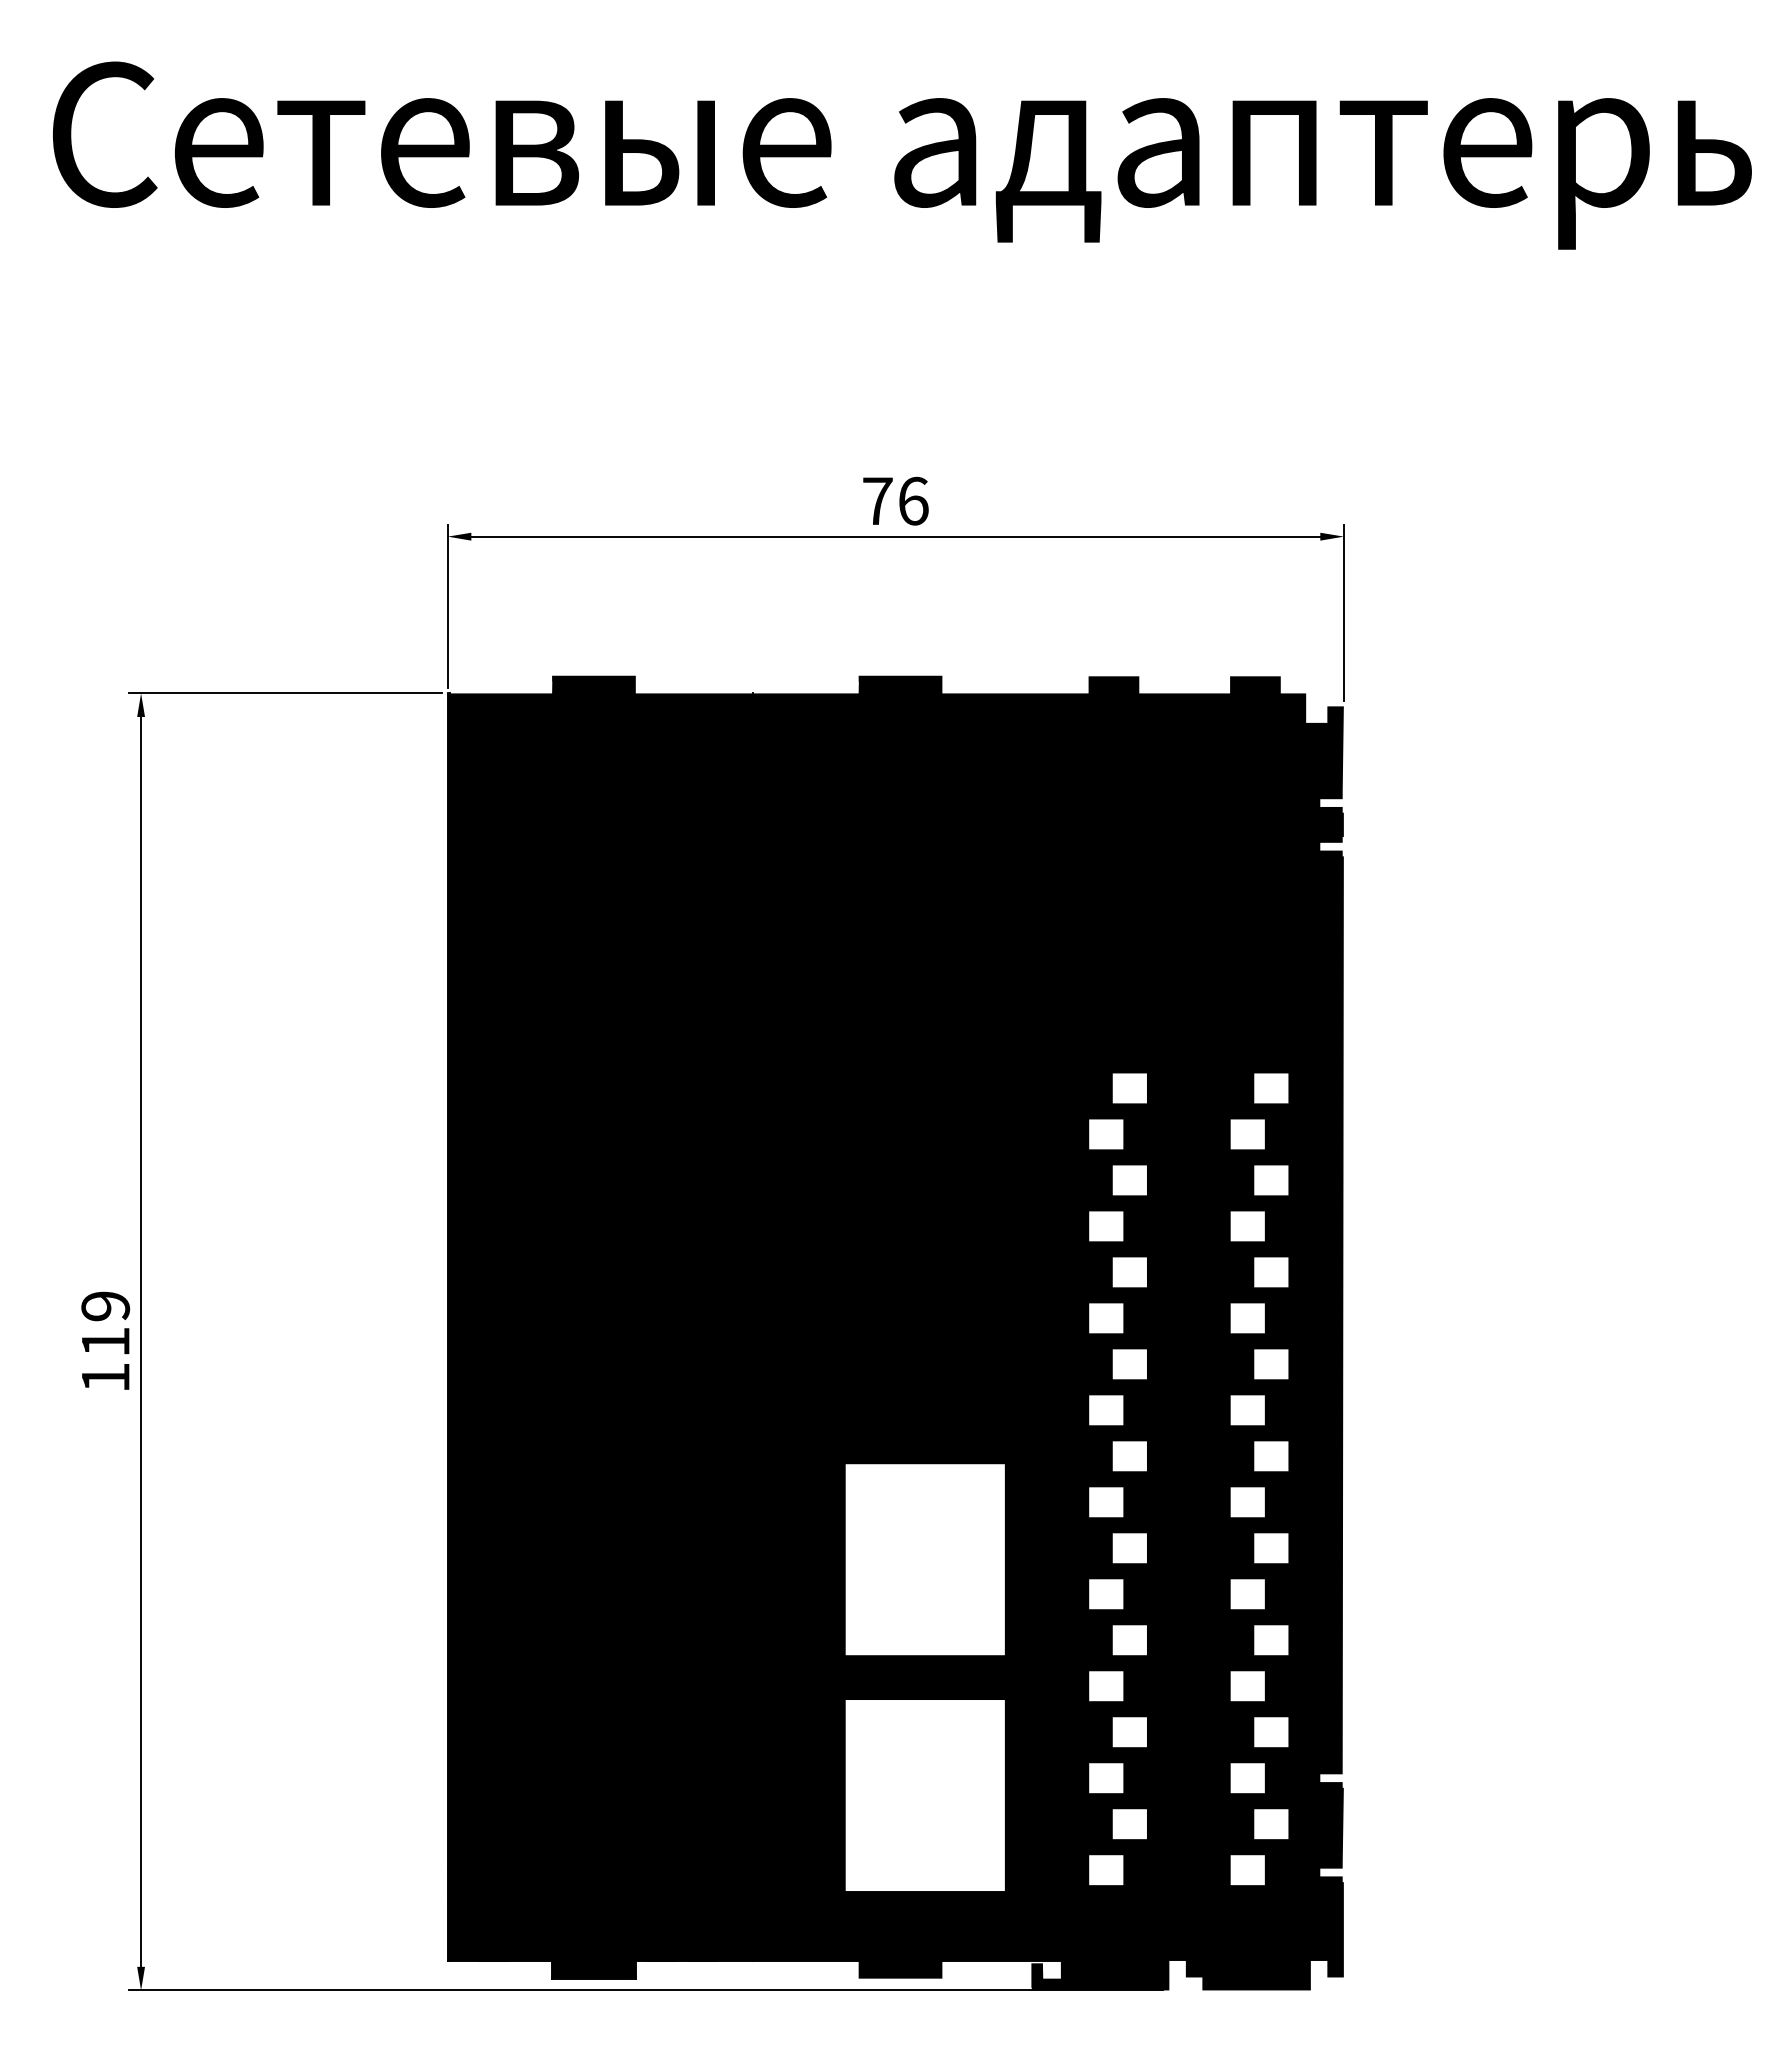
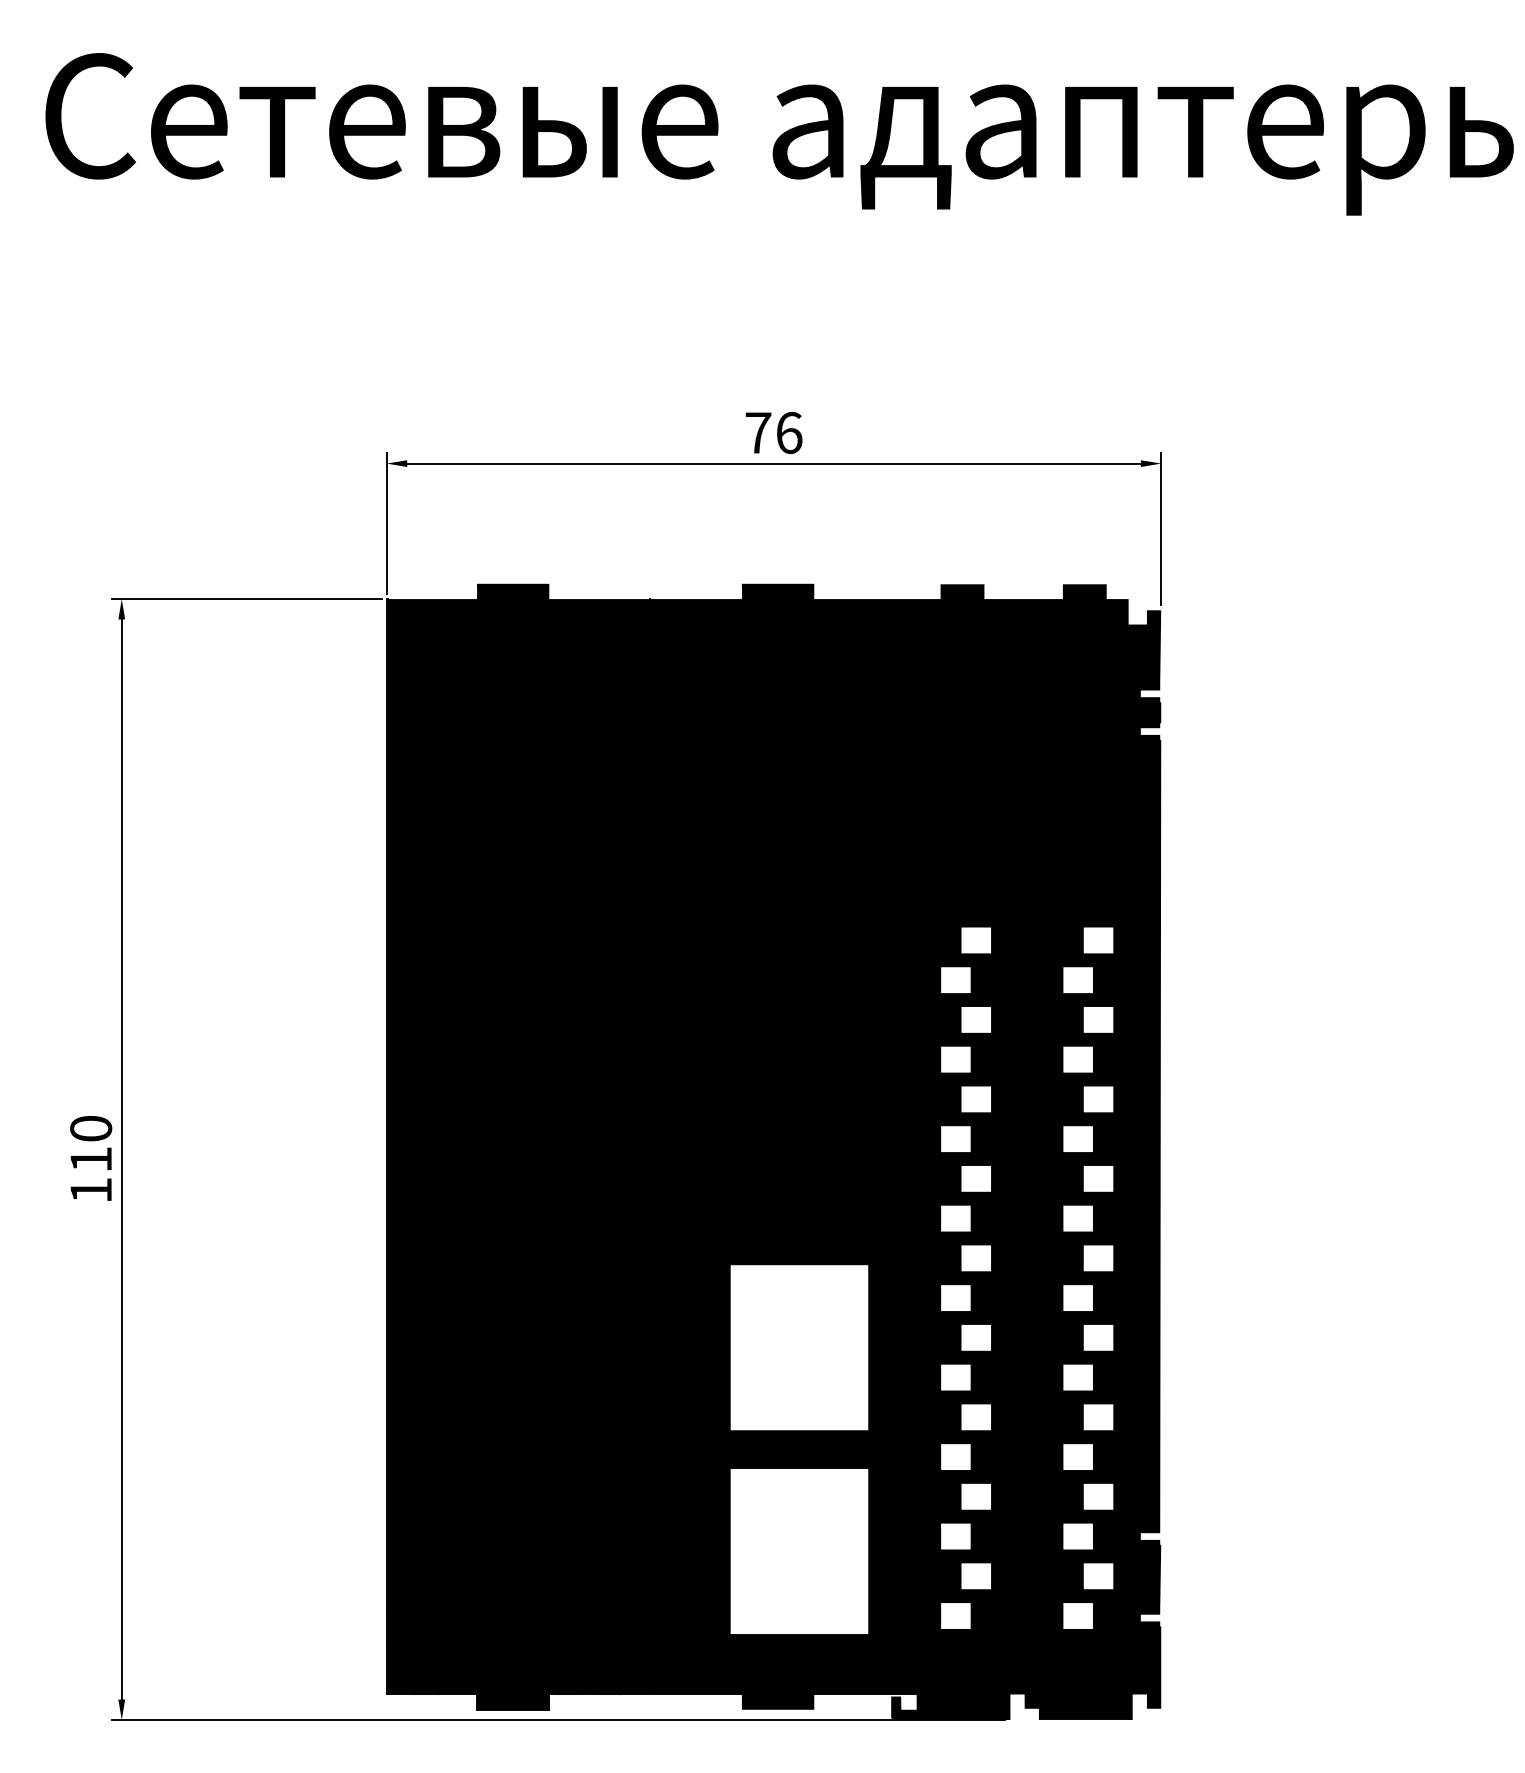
text: (105, 1306) -> (91, 1128), 119 -> 110

